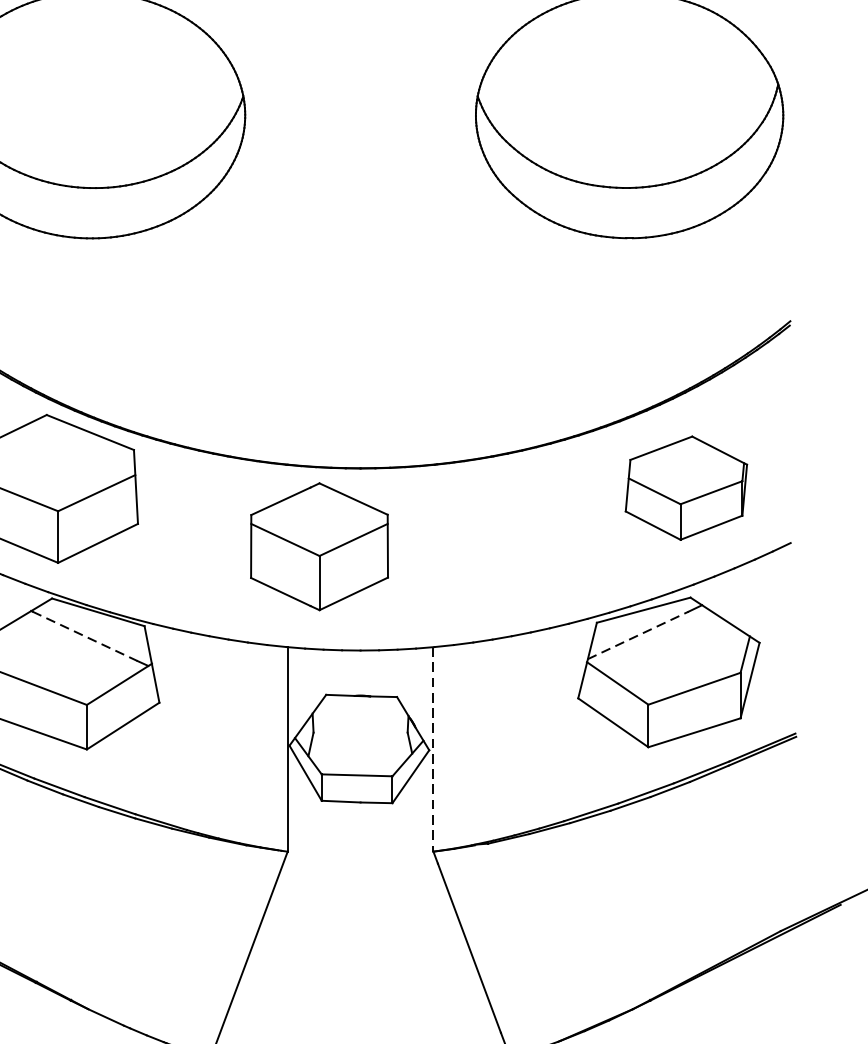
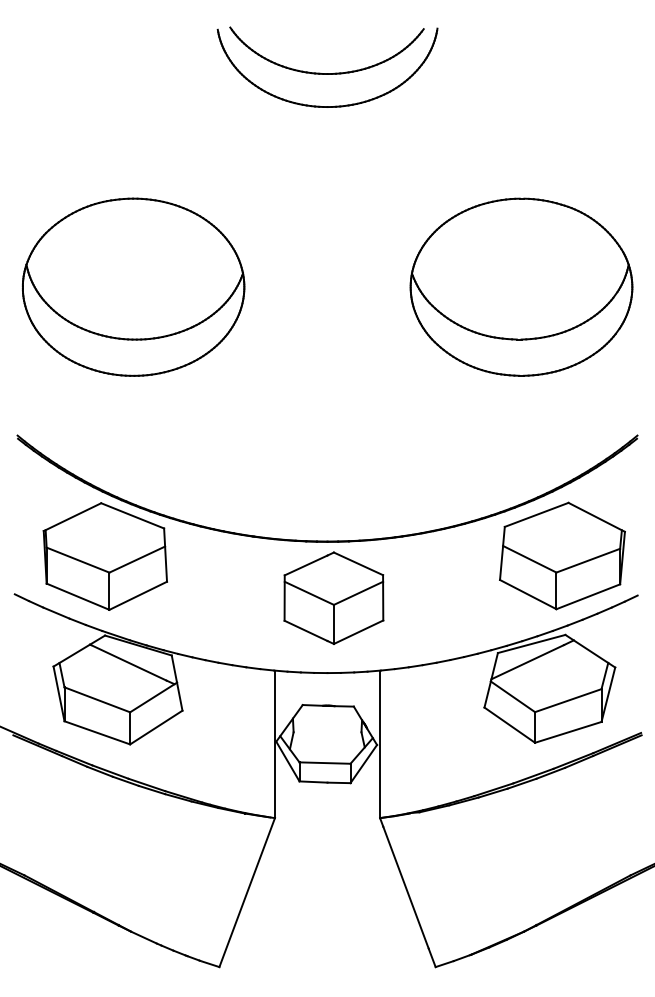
part: (686, 487) -> (562, 555), size x1.43
part: (318, 545) -> (333, 597), moved
line: (84, 635) -> (128, 662), dashed -> solid
line: (639, 635) -> (528, 662), dashed -> solid
line: (434, 749) -> (380, 744), dashed -> solid

